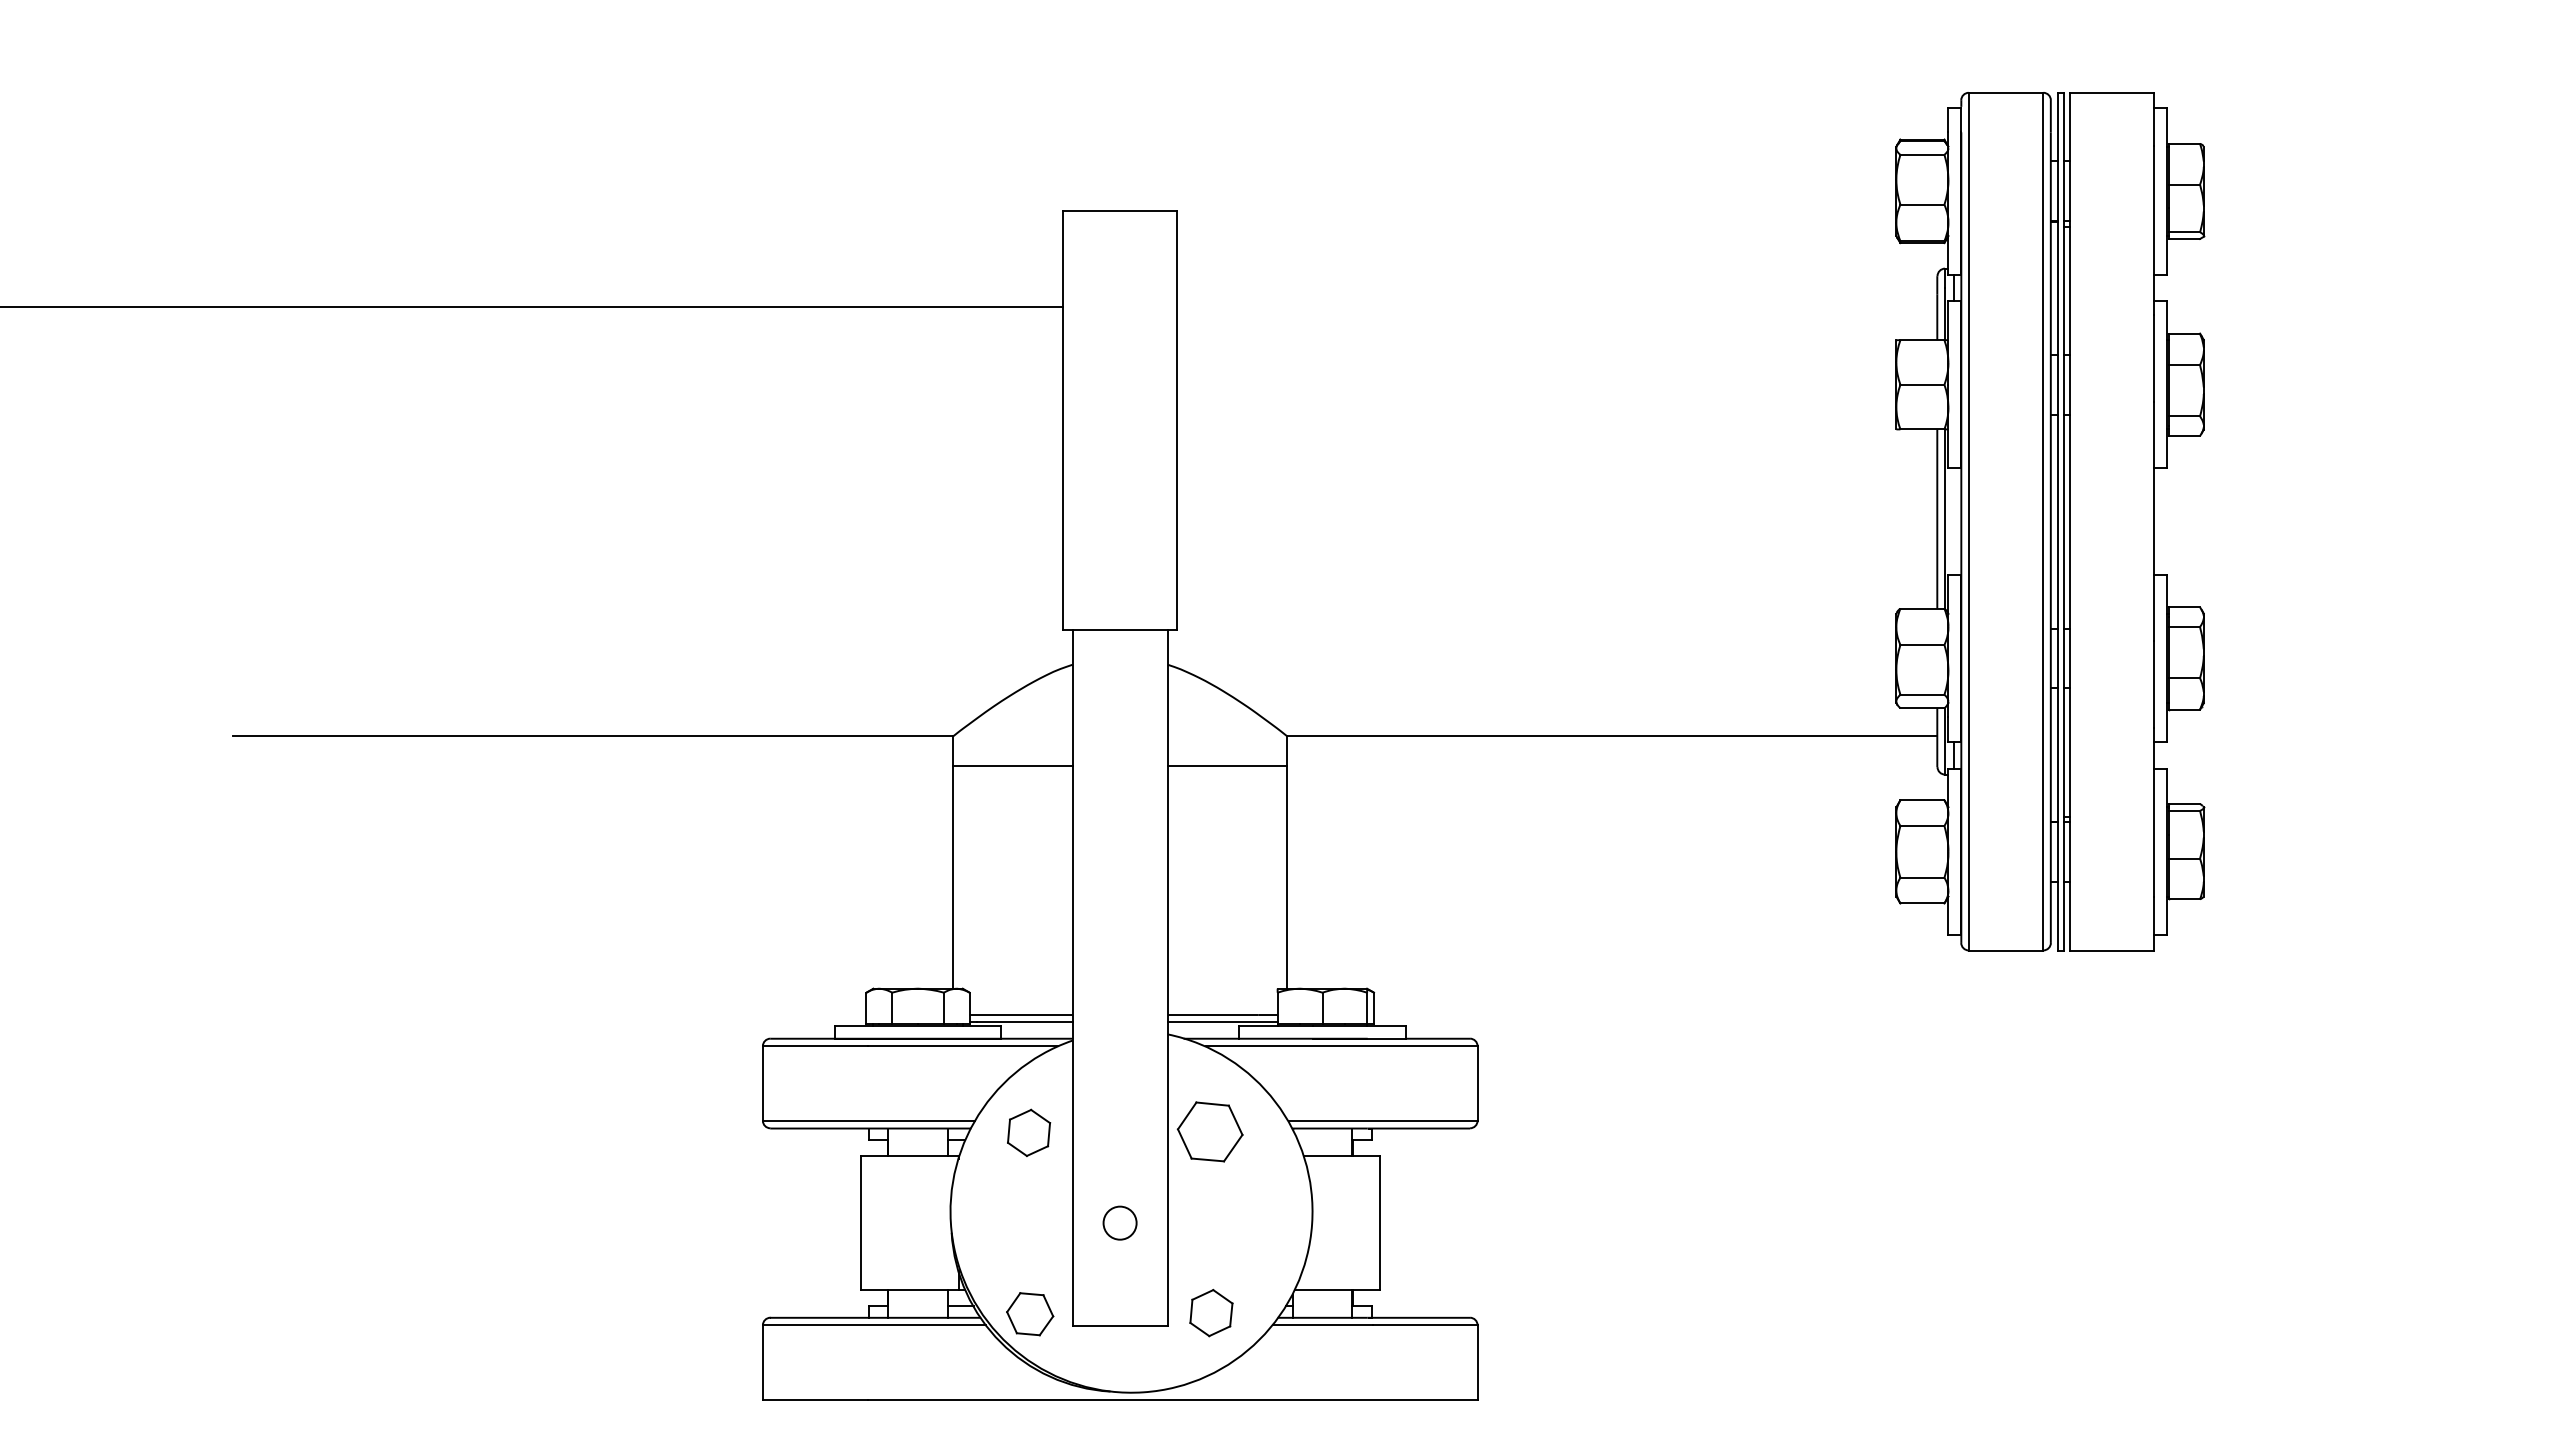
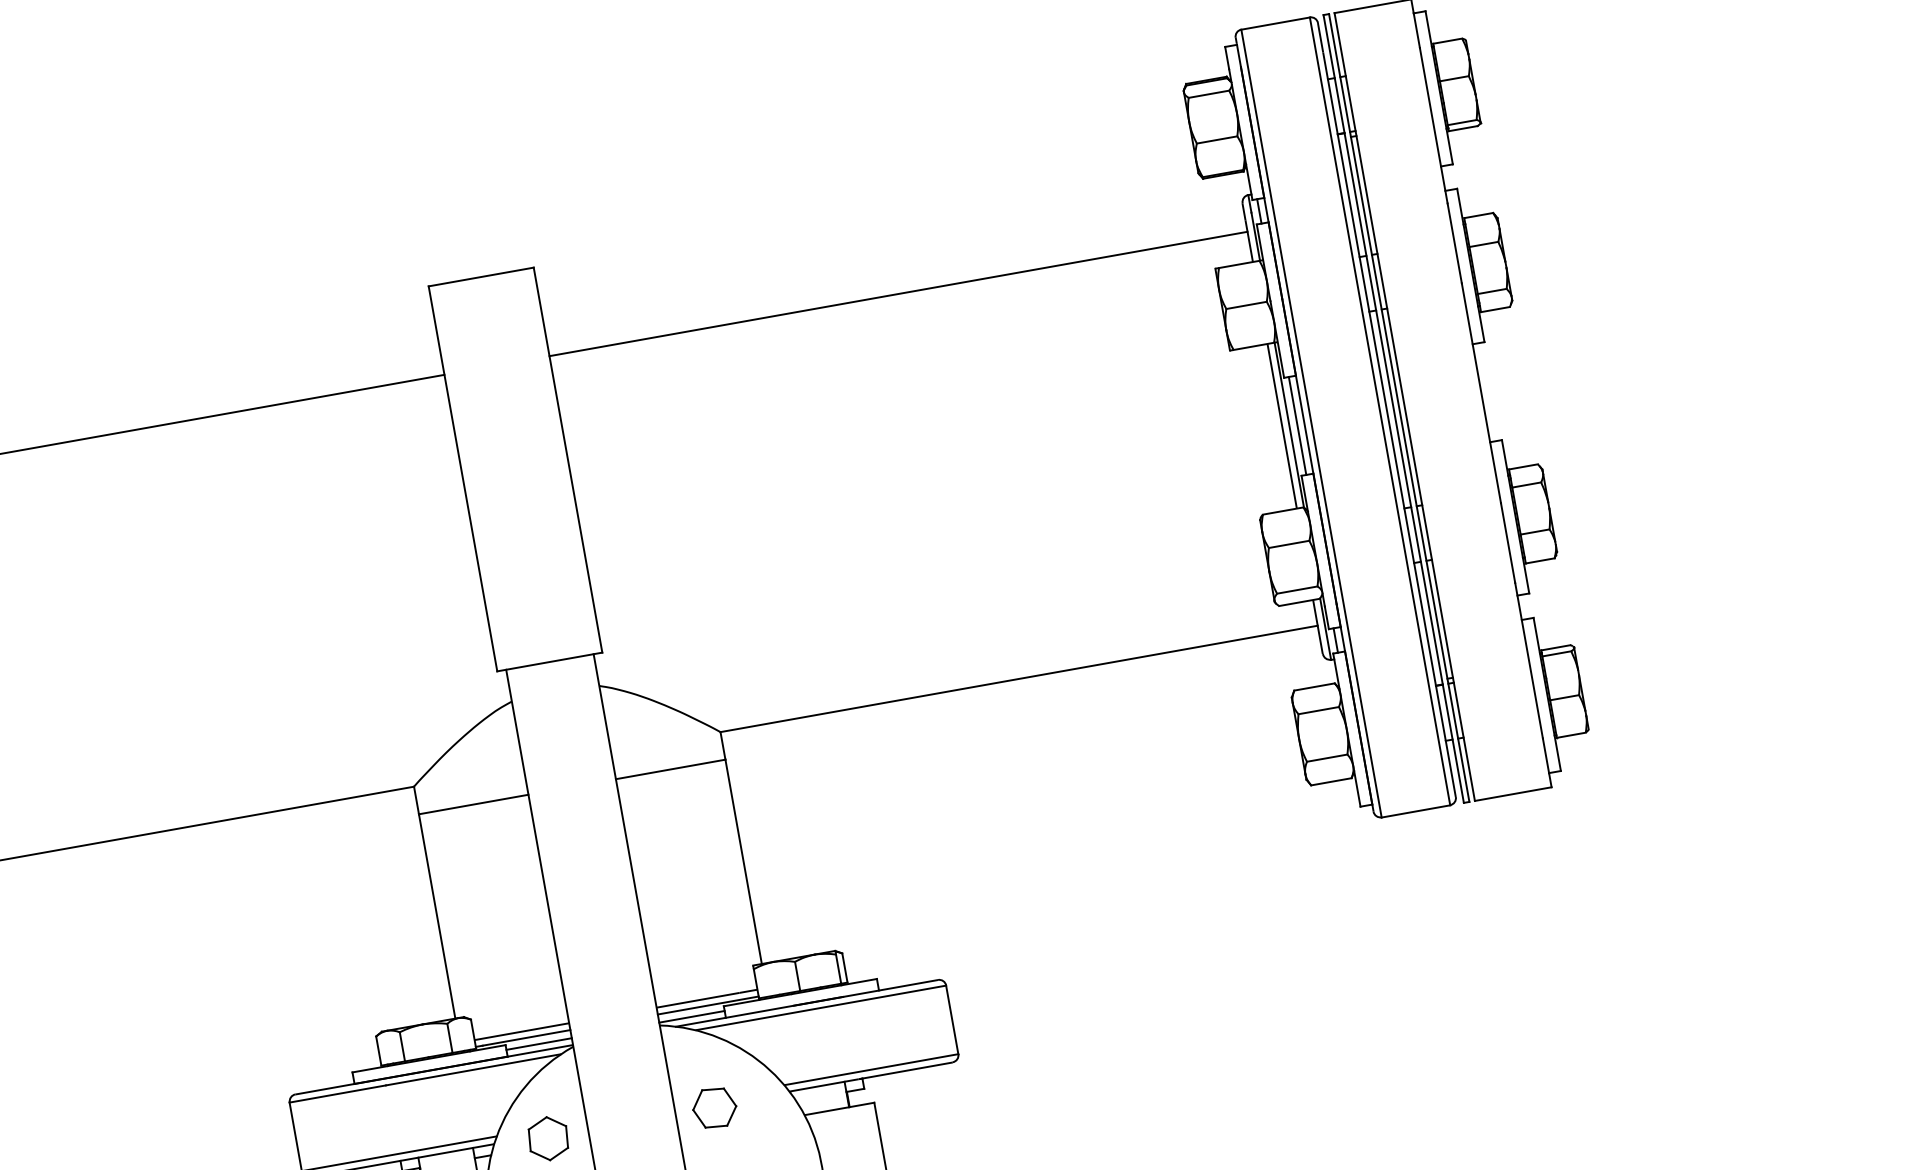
line: (1557, 307) -> (898, 294), added
line: (1953, 521) -> (1297, 425), added
line: (1036, 1031) -> (538, 1044), added
line: (1203, 1031) -> (692, 1016), added
part: (1210, 1131) -> (714, 1107), size x0.71

